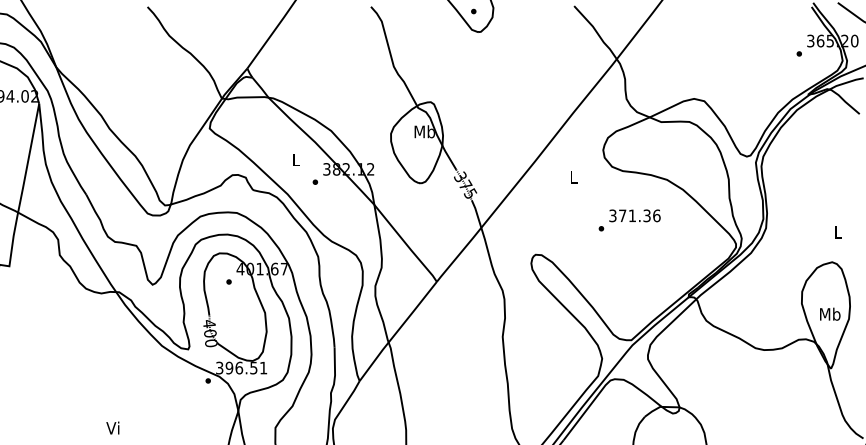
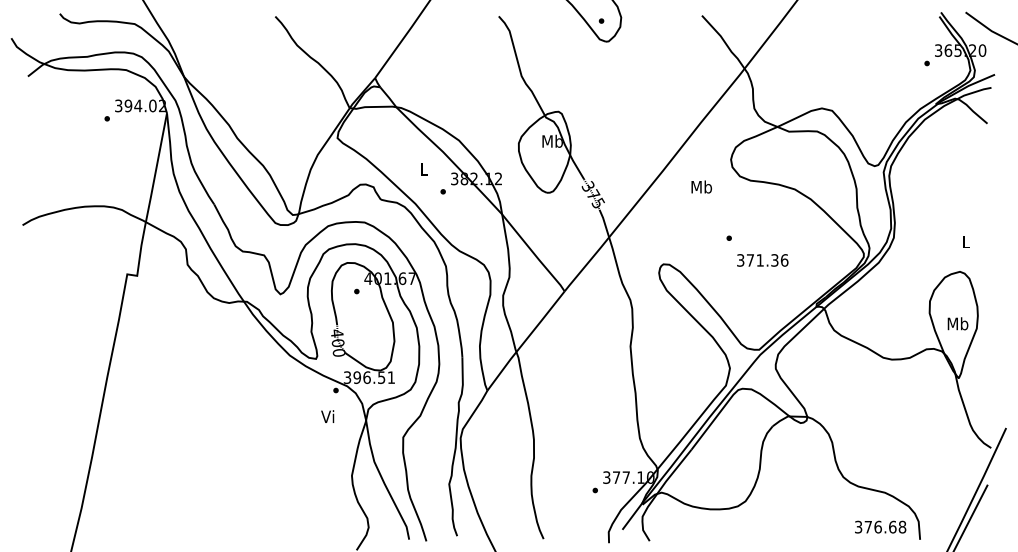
text: (573, 176) -> (701, 186), L -> Mb
text: (634, 215) -> (762, 260), moved
text: (112, 427) -> (327, 416), moved

